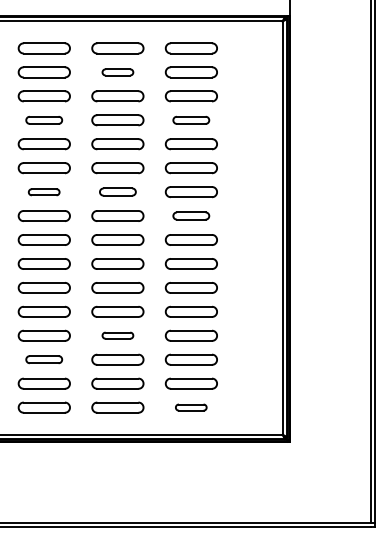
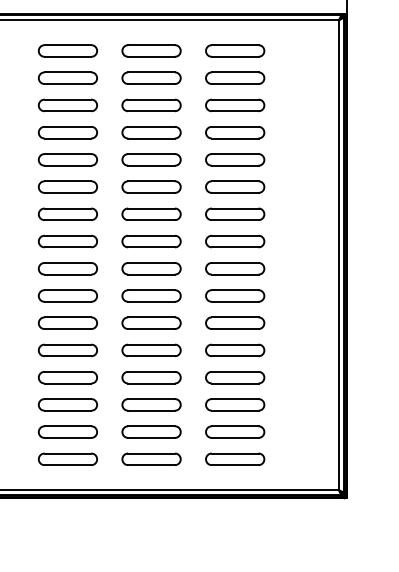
part: (117, 72) -> (151, 78), size x1.67
part: (43, 120) -> (67, 132), size x1.43
part: (190, 120) -> (234, 132), size x1.43
part: (117, 191) -> (151, 213), size x1.43
part: (43, 192) -> (67, 214), size x1.67
part: (190, 215) -> (234, 240), size x1.43
part: (117, 335) -> (151, 377), size x1.67
part: (43, 359) -> (67, 404), size x1.43
part: (190, 407) -> (234, 459), size x1.67

